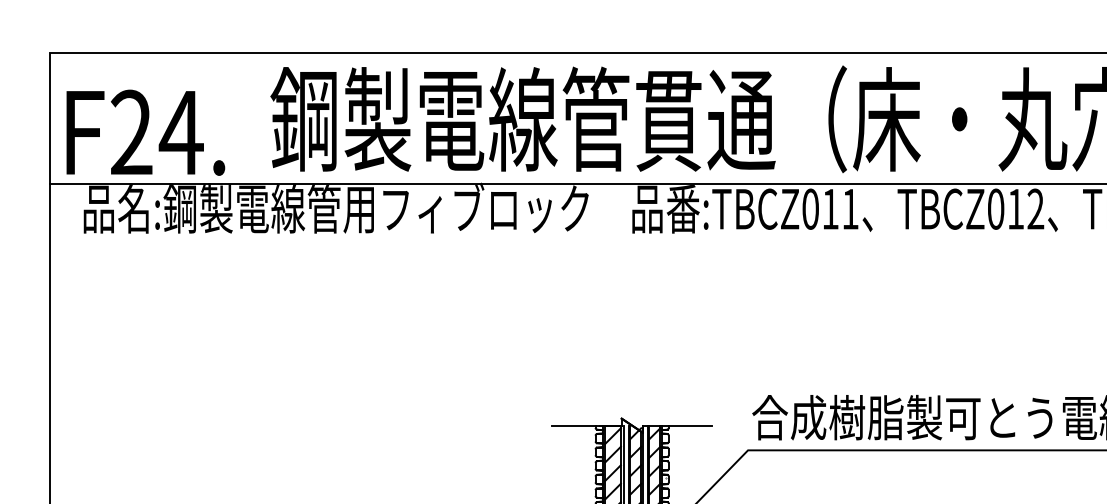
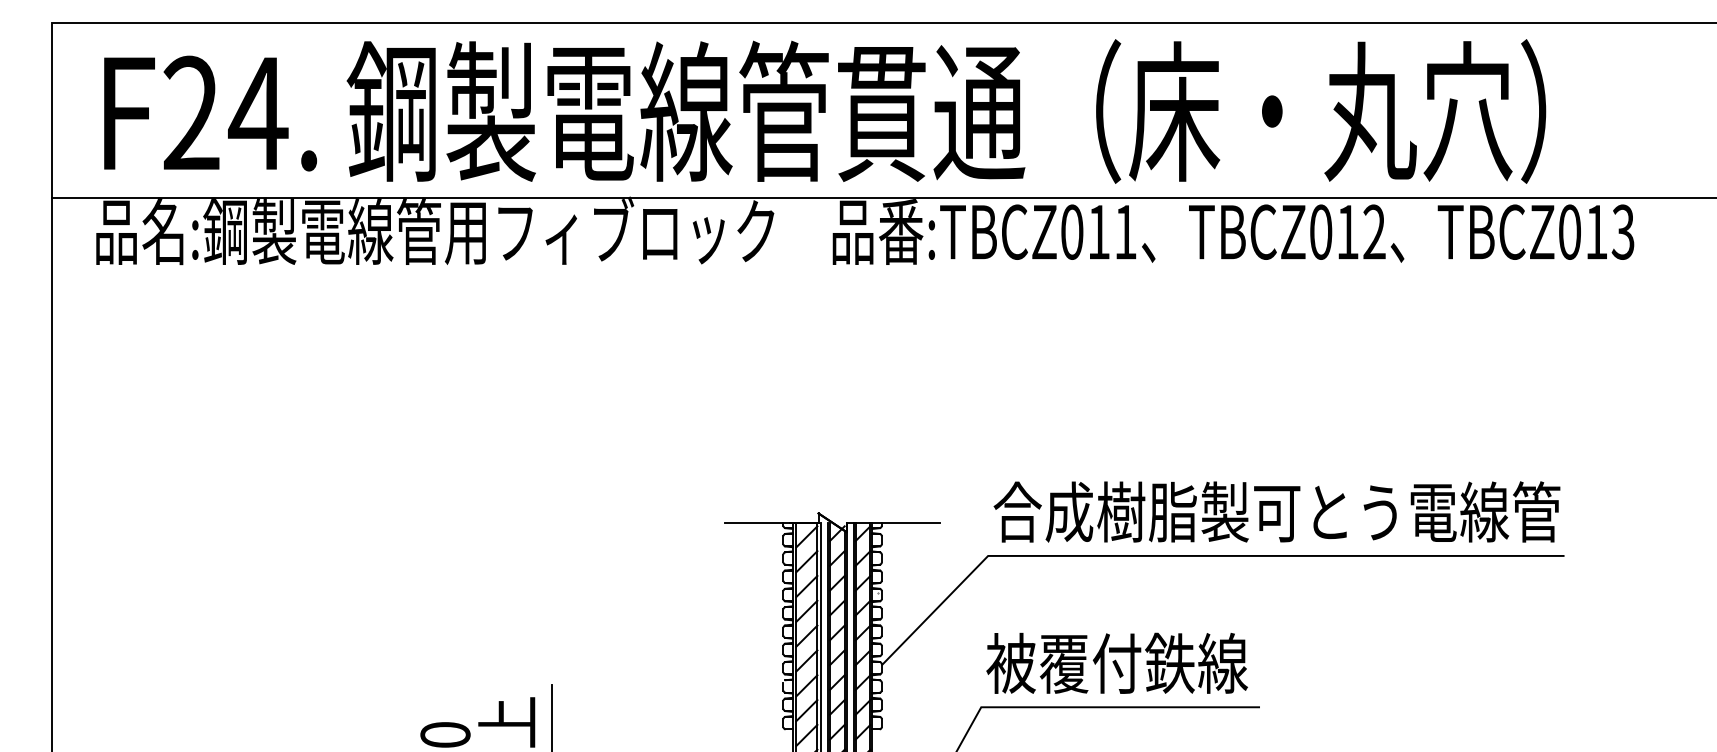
text: (145, 132) -> (210, 113), moved

